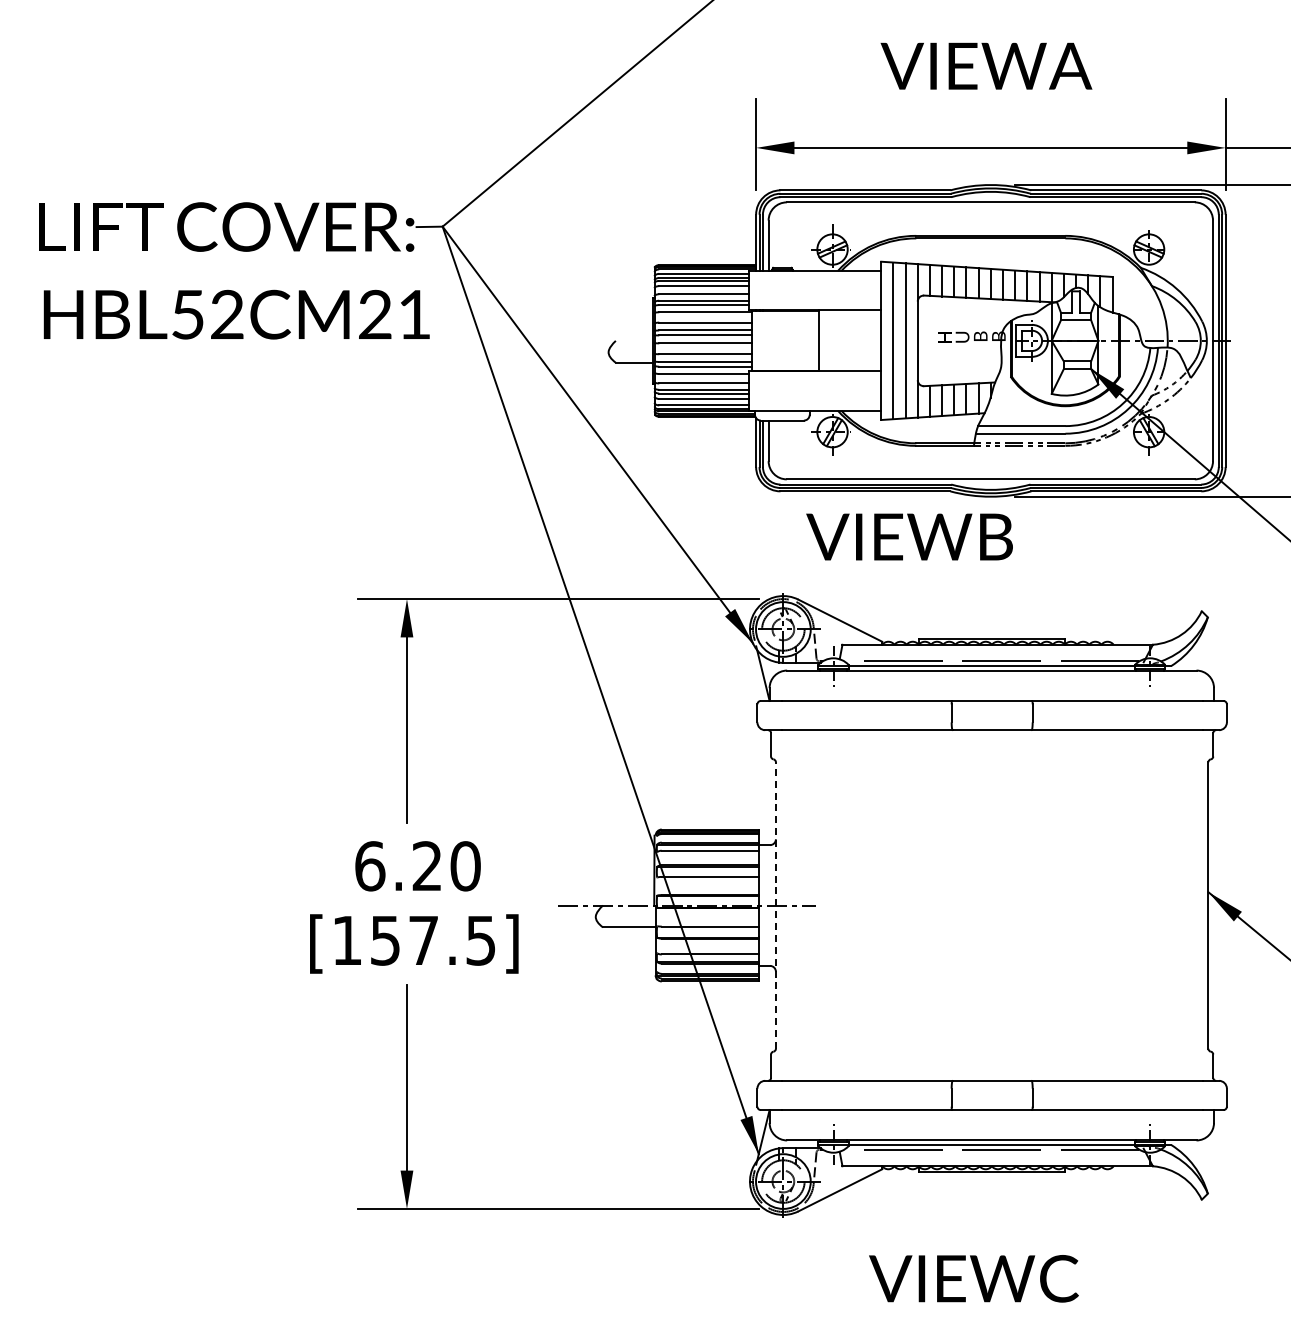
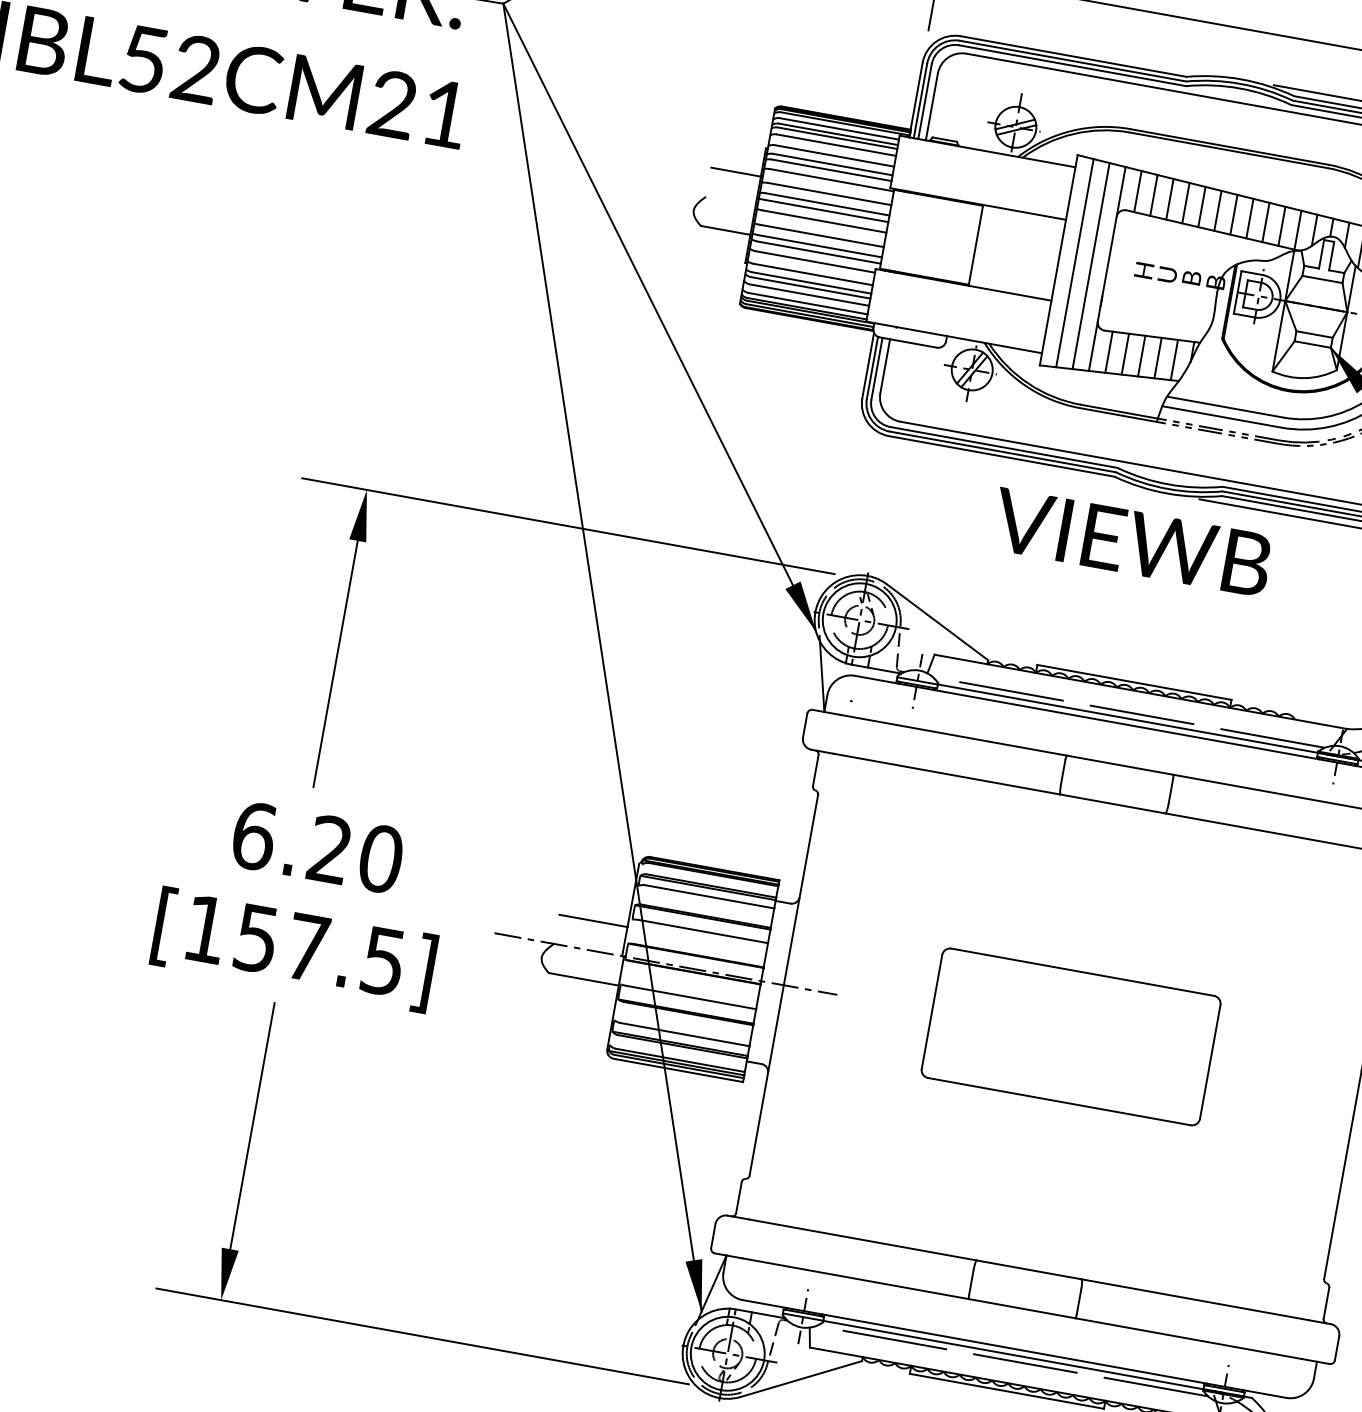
line: (634, 318) -> (736, 171), added
text: (909, 536) -> (1131, 541), moved
line: (628, 883) -> (593, 920), added
line: (775, 905) -> (783, 985), dashed -> solid
part: (991, 905) -> (1070, 1036), added

